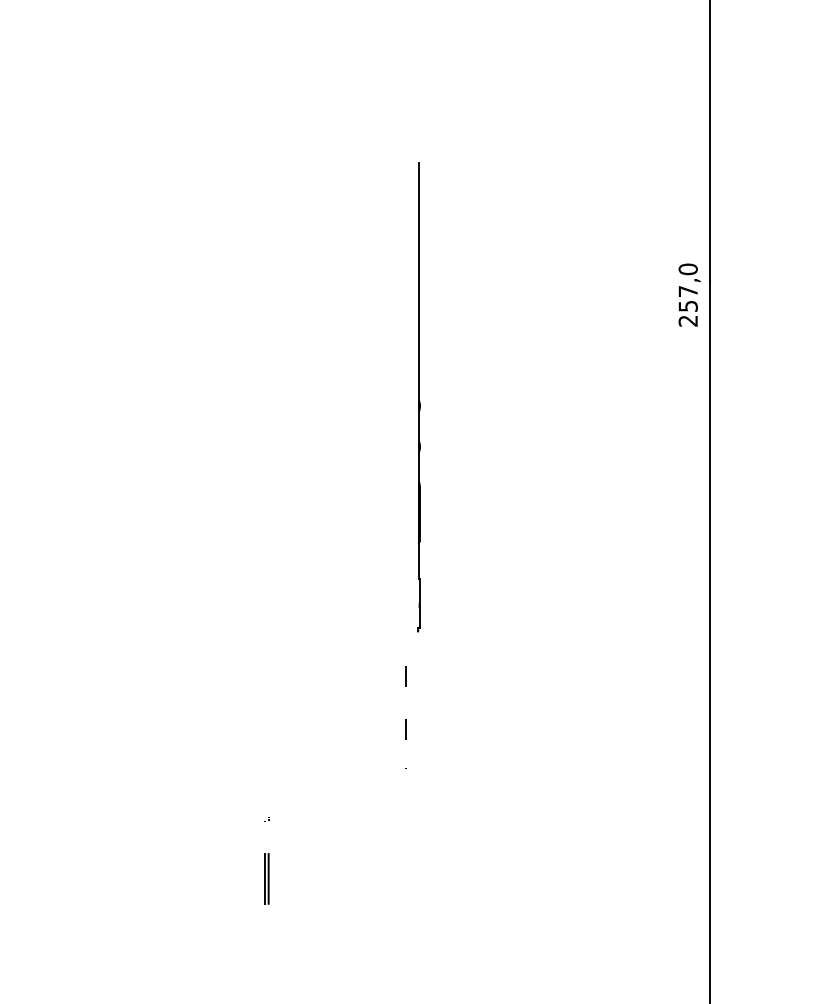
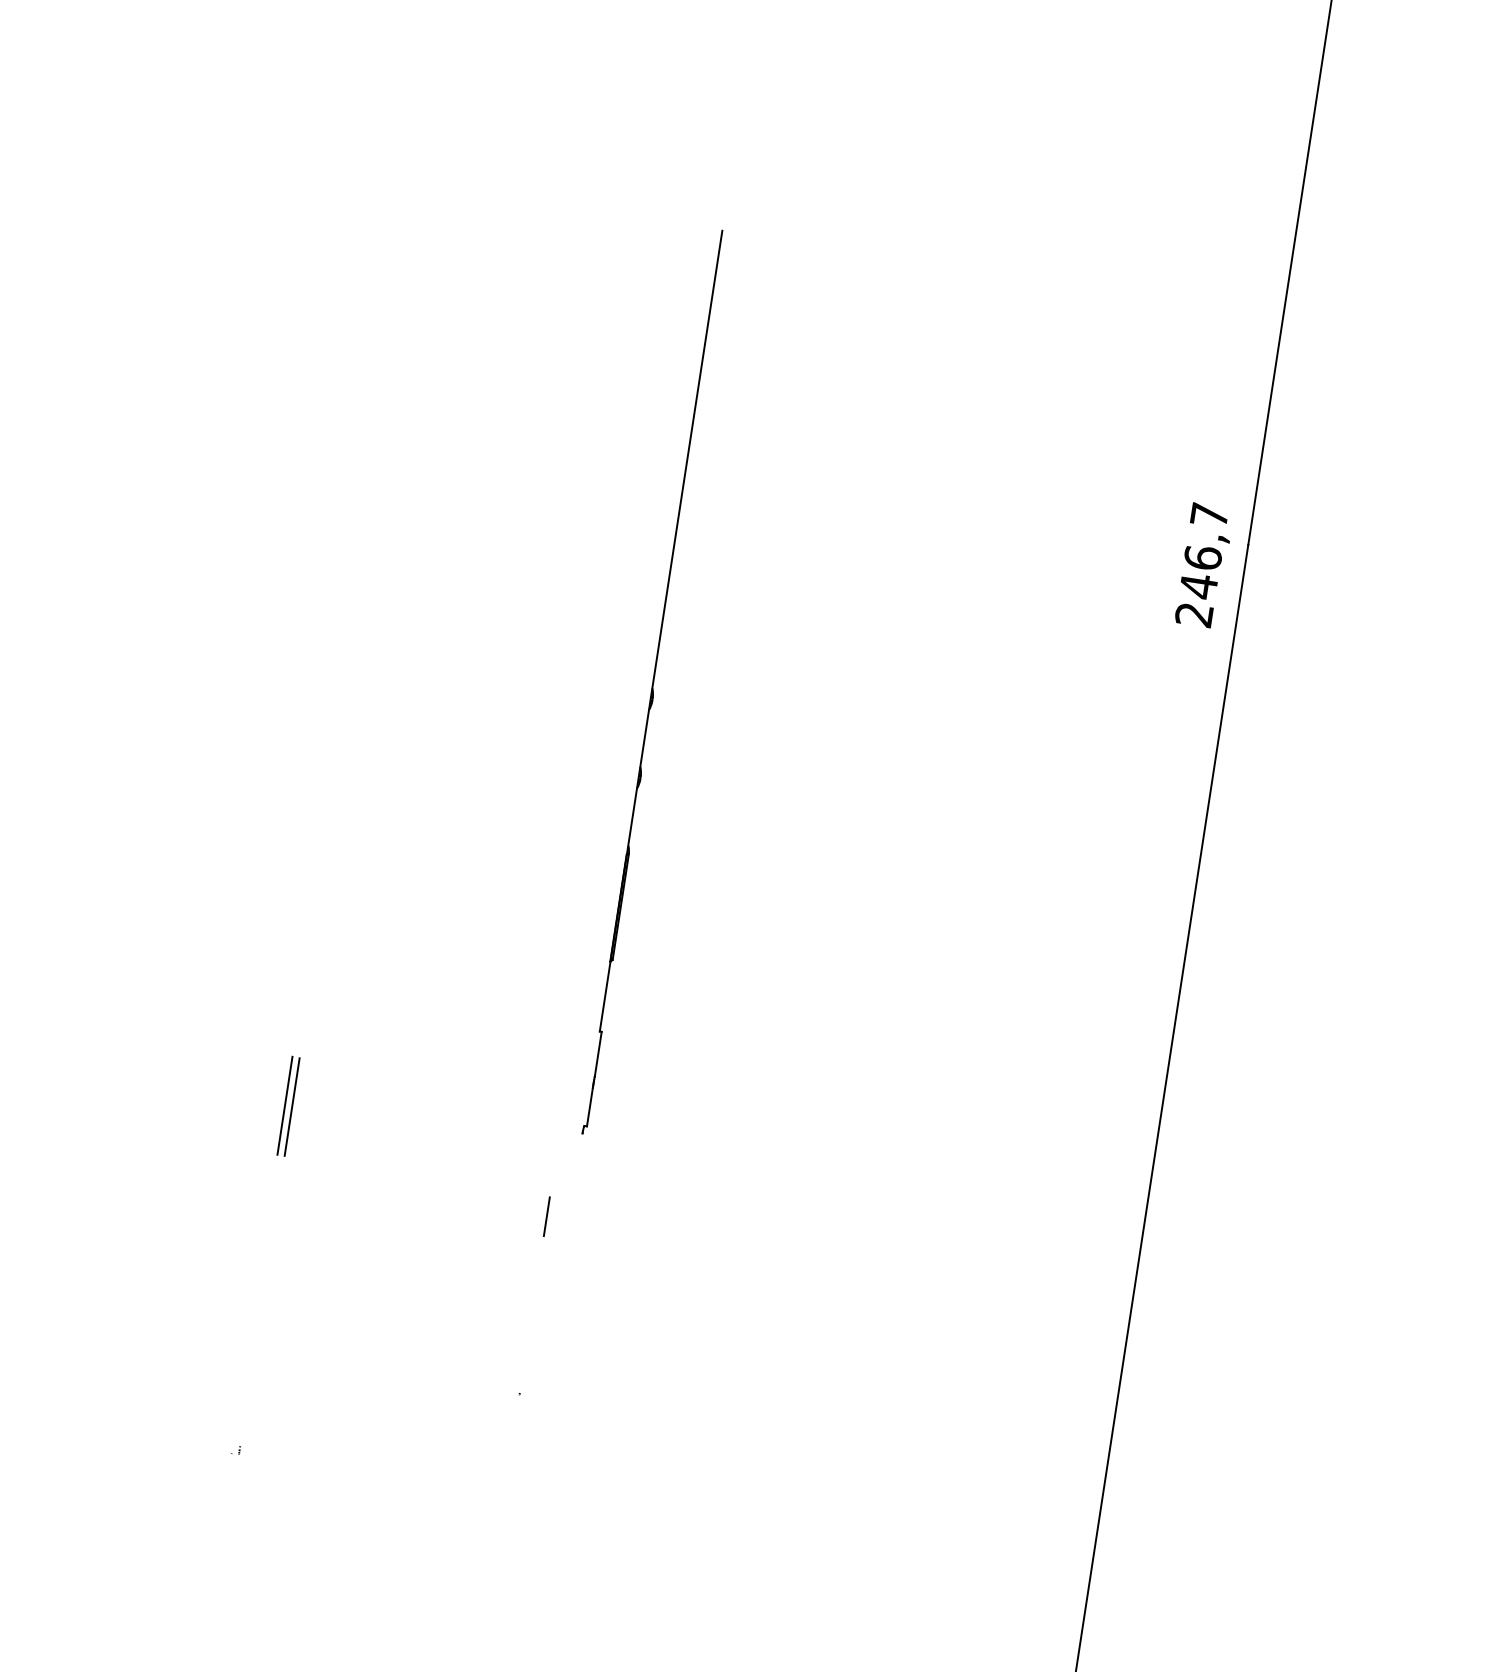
text: (687, 287) -> (1202, 549), 257,0 -> 246,7
line: (405, 729) -> (529, 1317), removed
part: (266, 878) -> (288, 1105), moved

